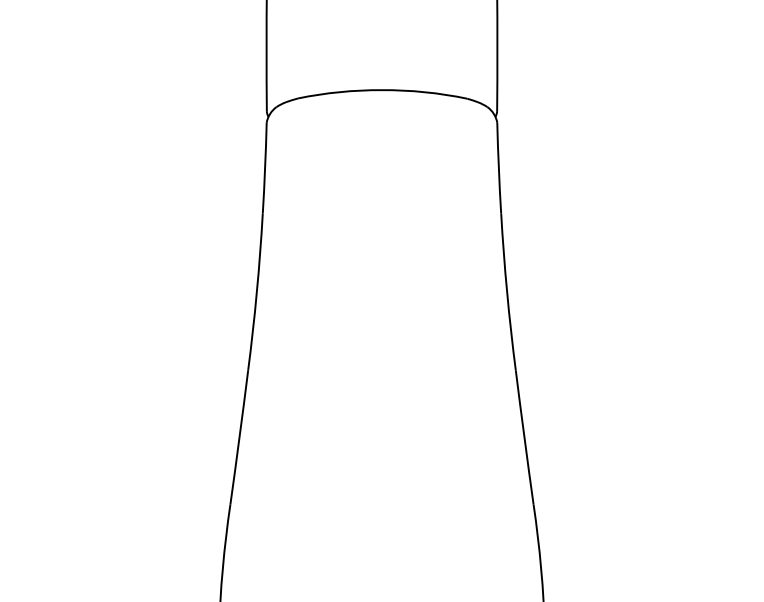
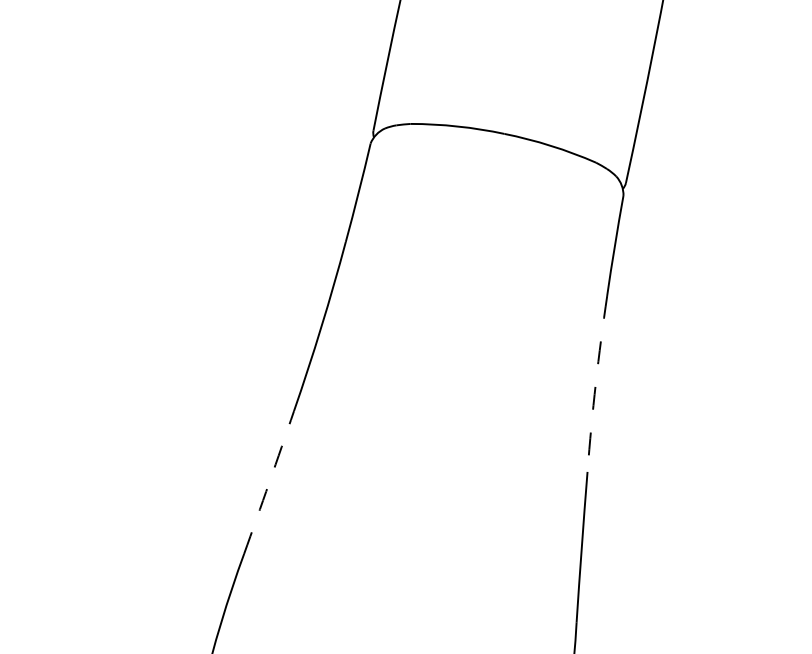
arc: (507, 292) -> (596, 384), solid -> dashed
arc: (239, 437) -> (269, 482), solid -> dashed

